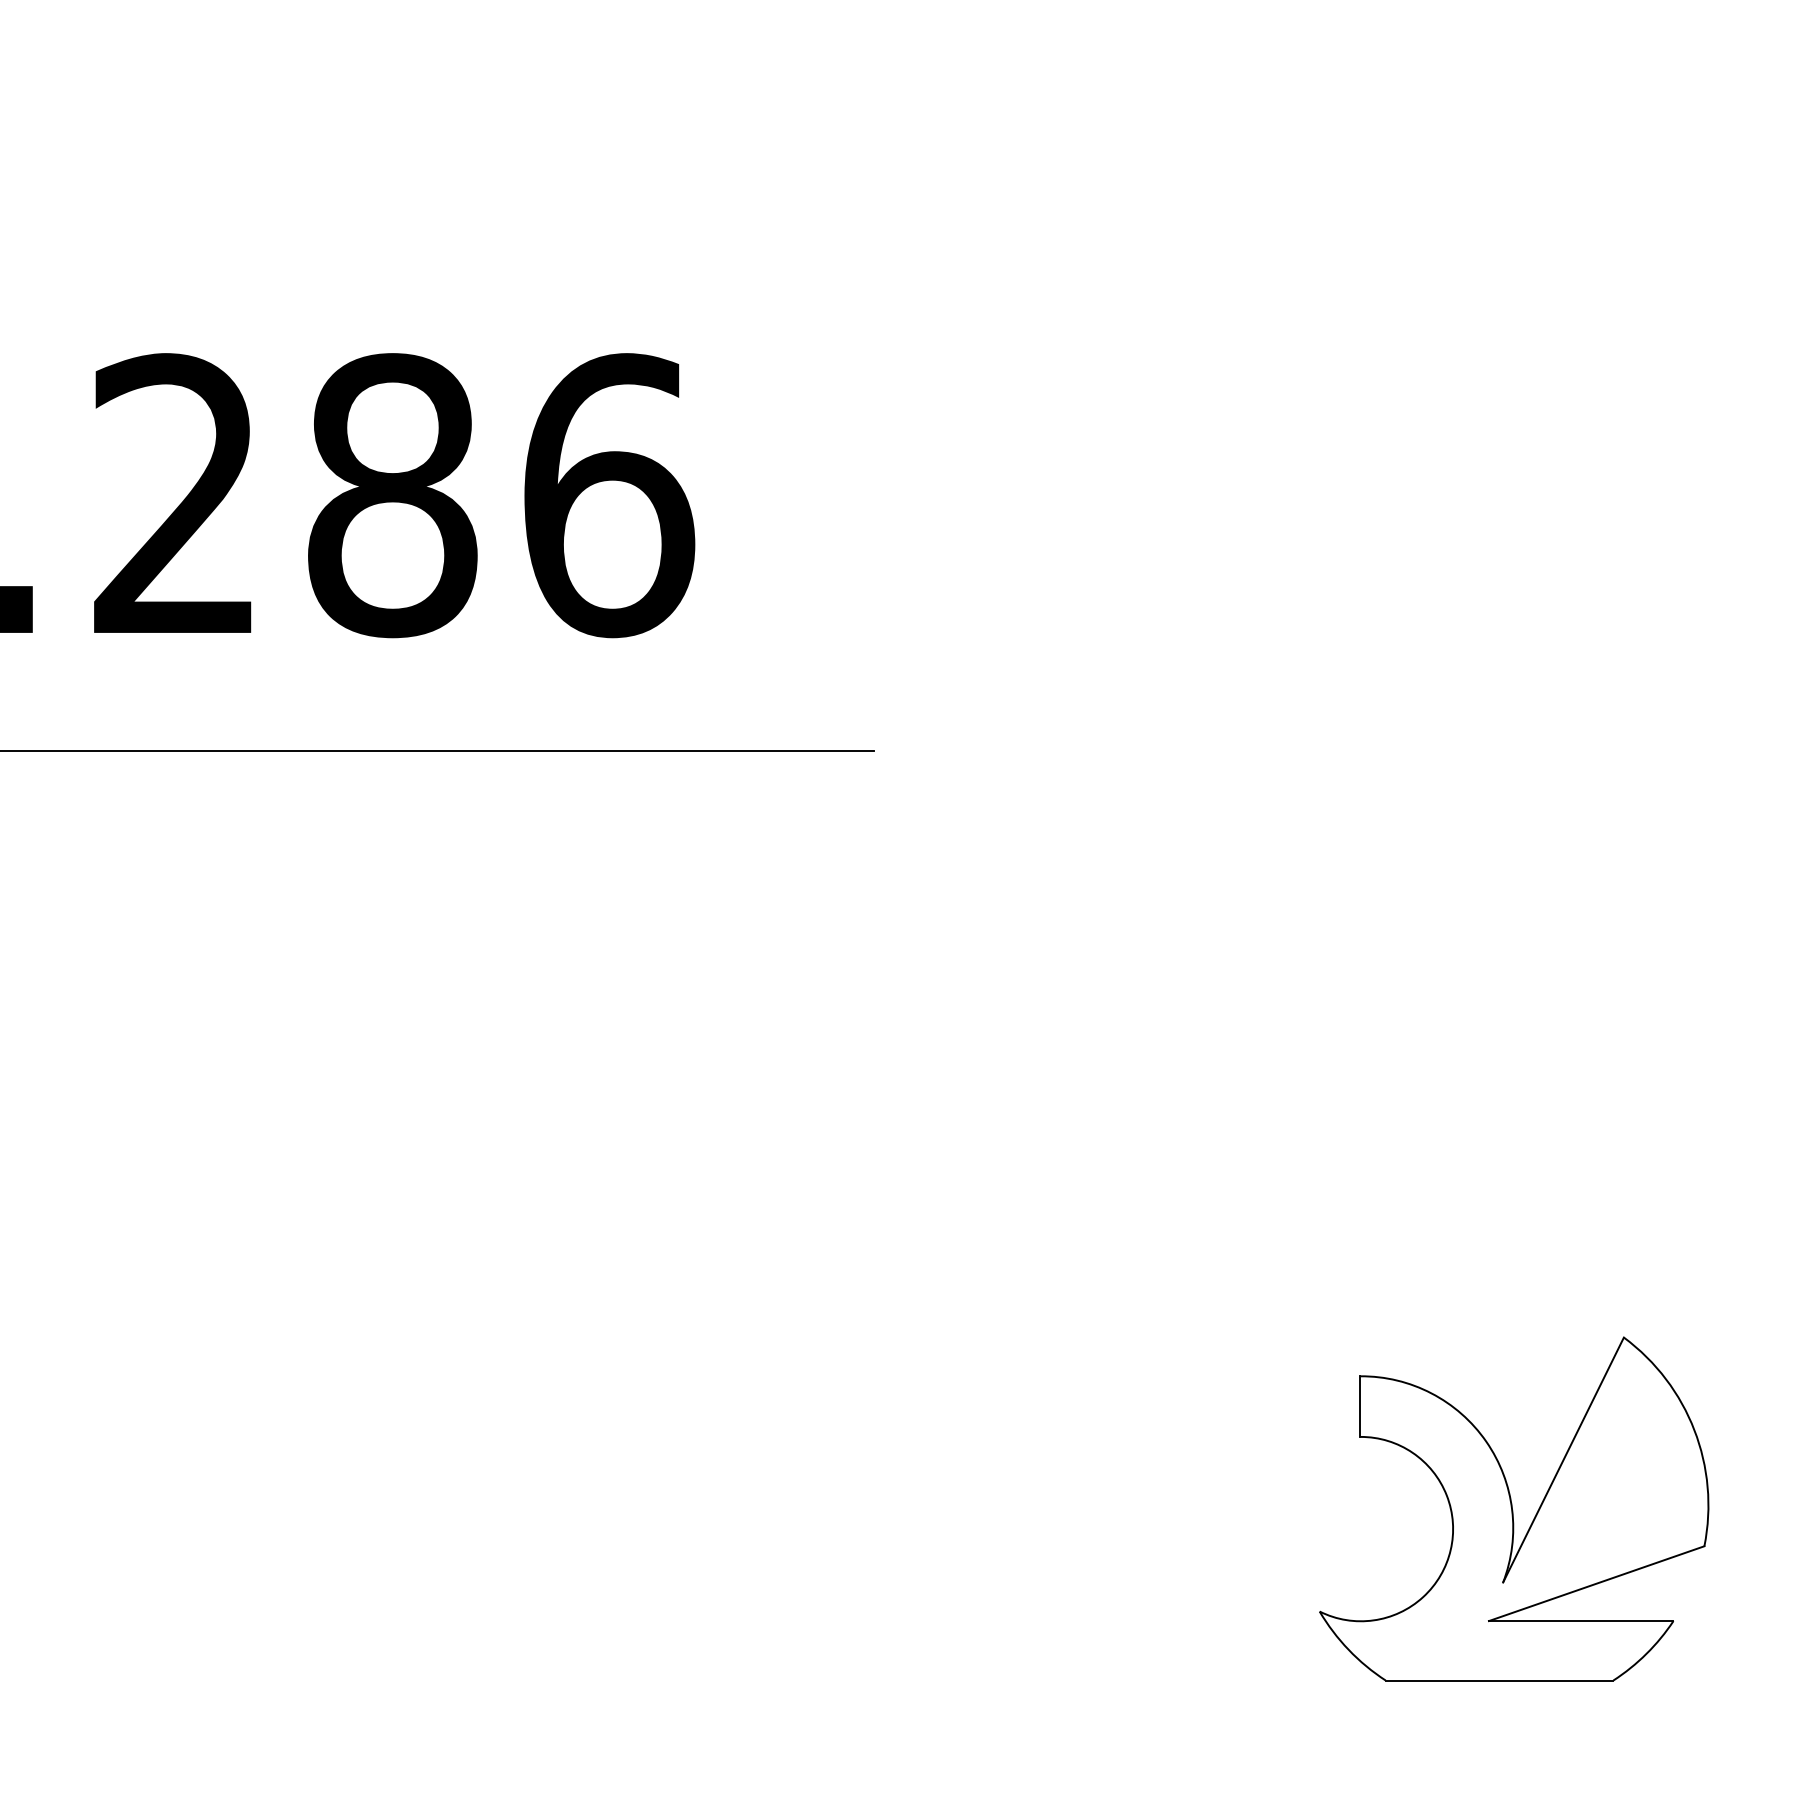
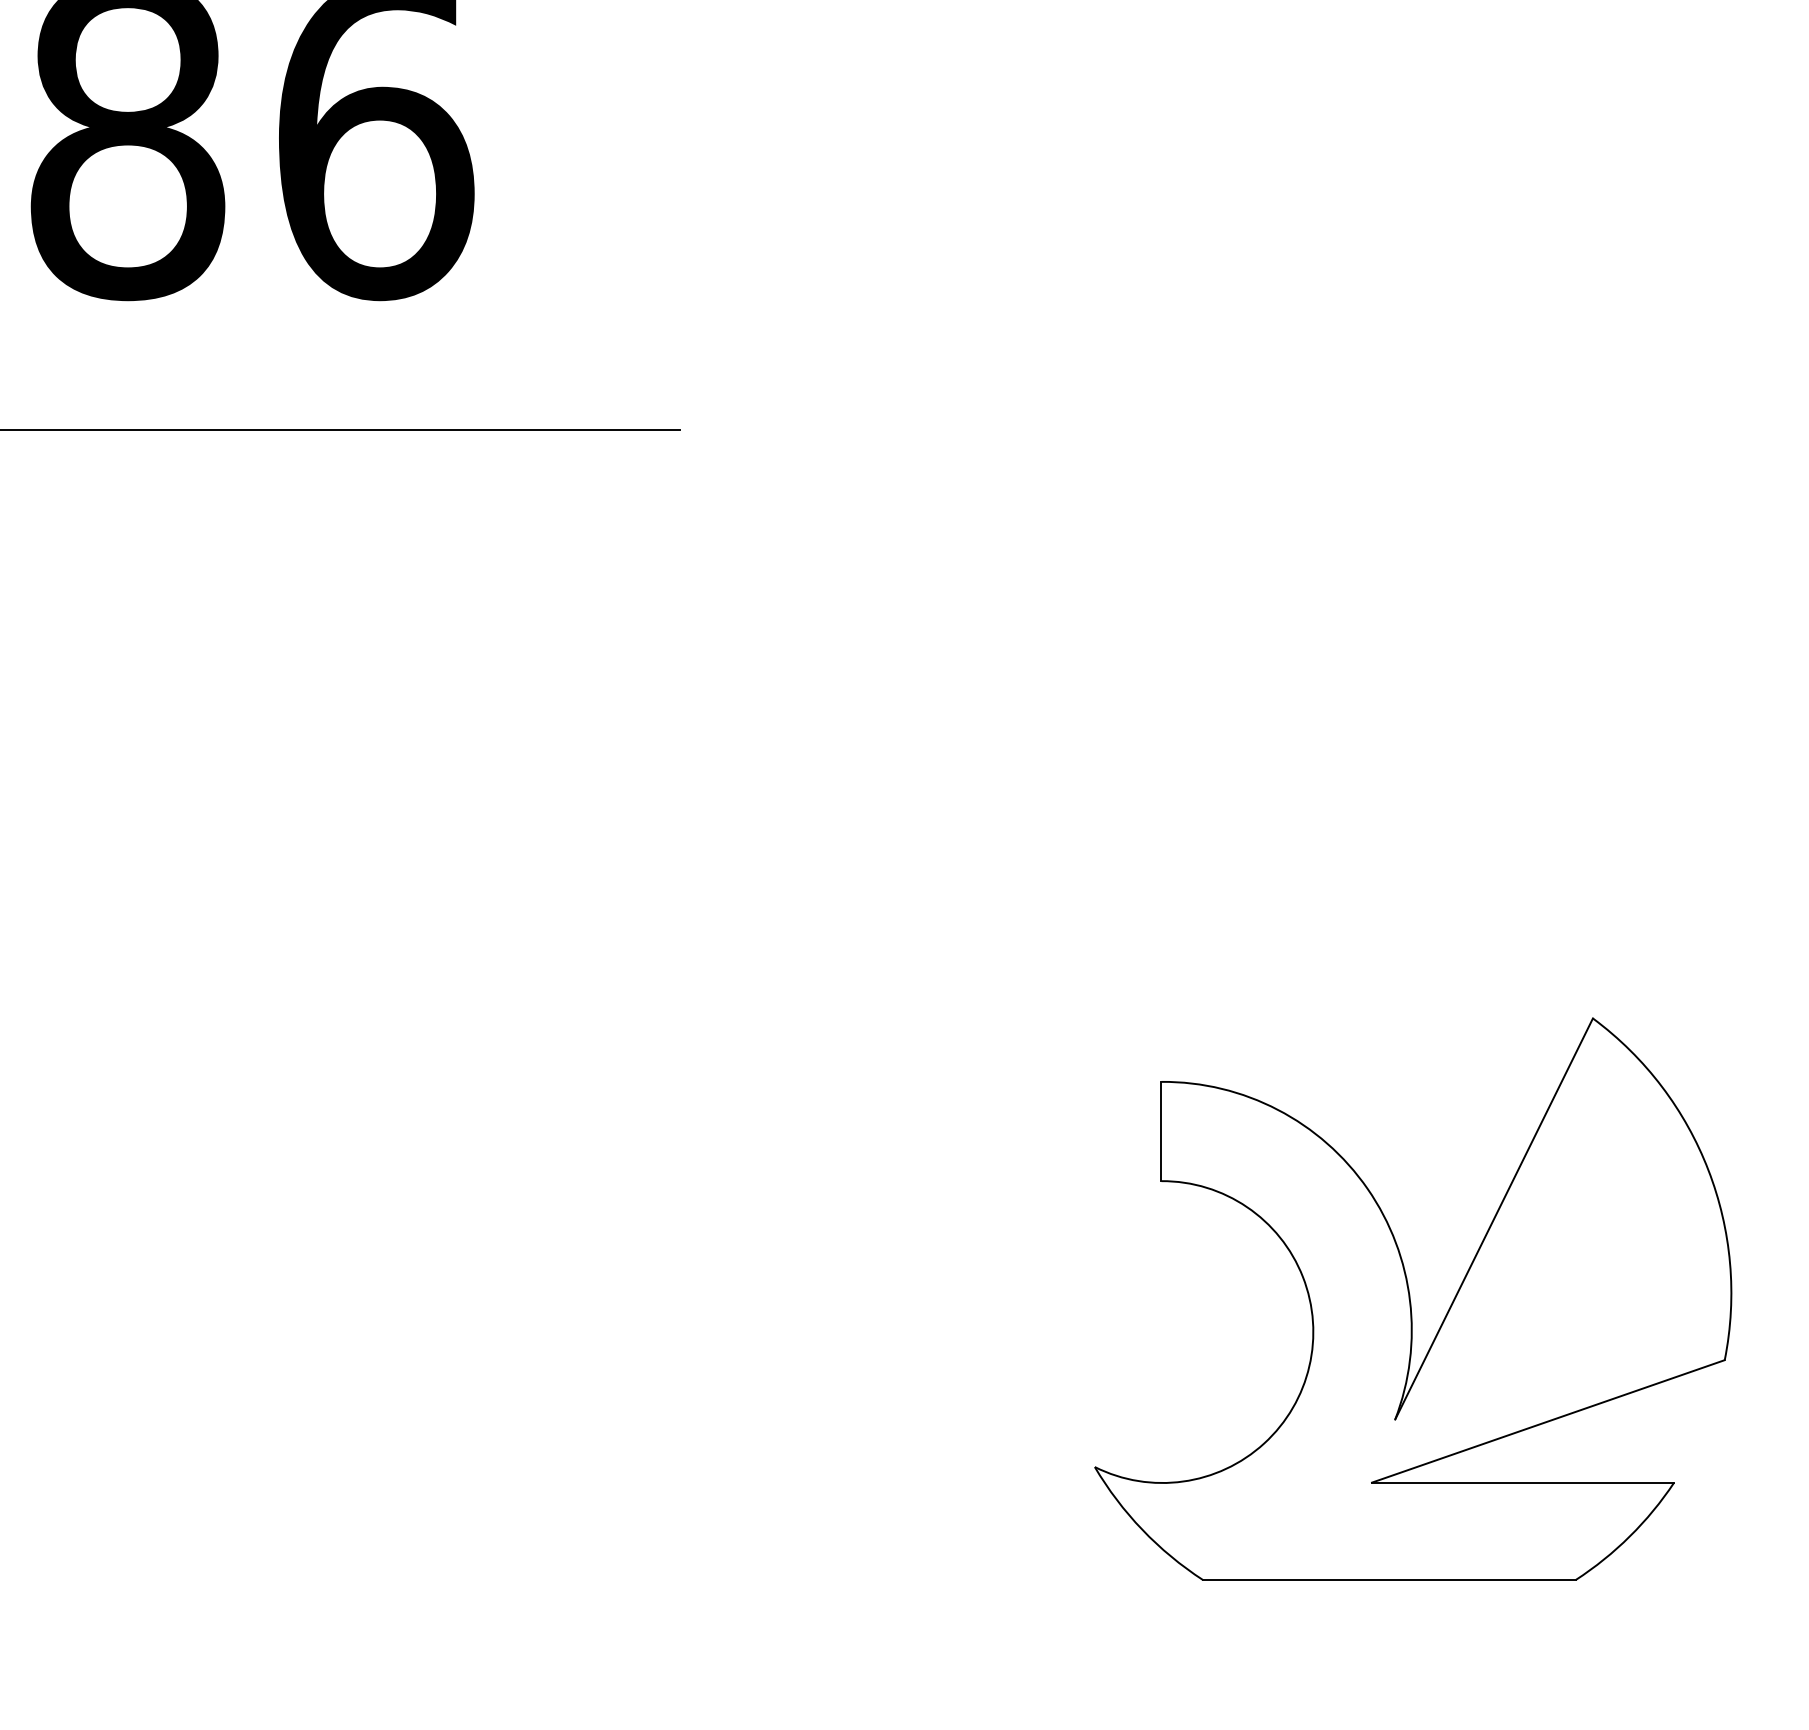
part: (1513, 1508) -> (1412, 1298), size x1.43

